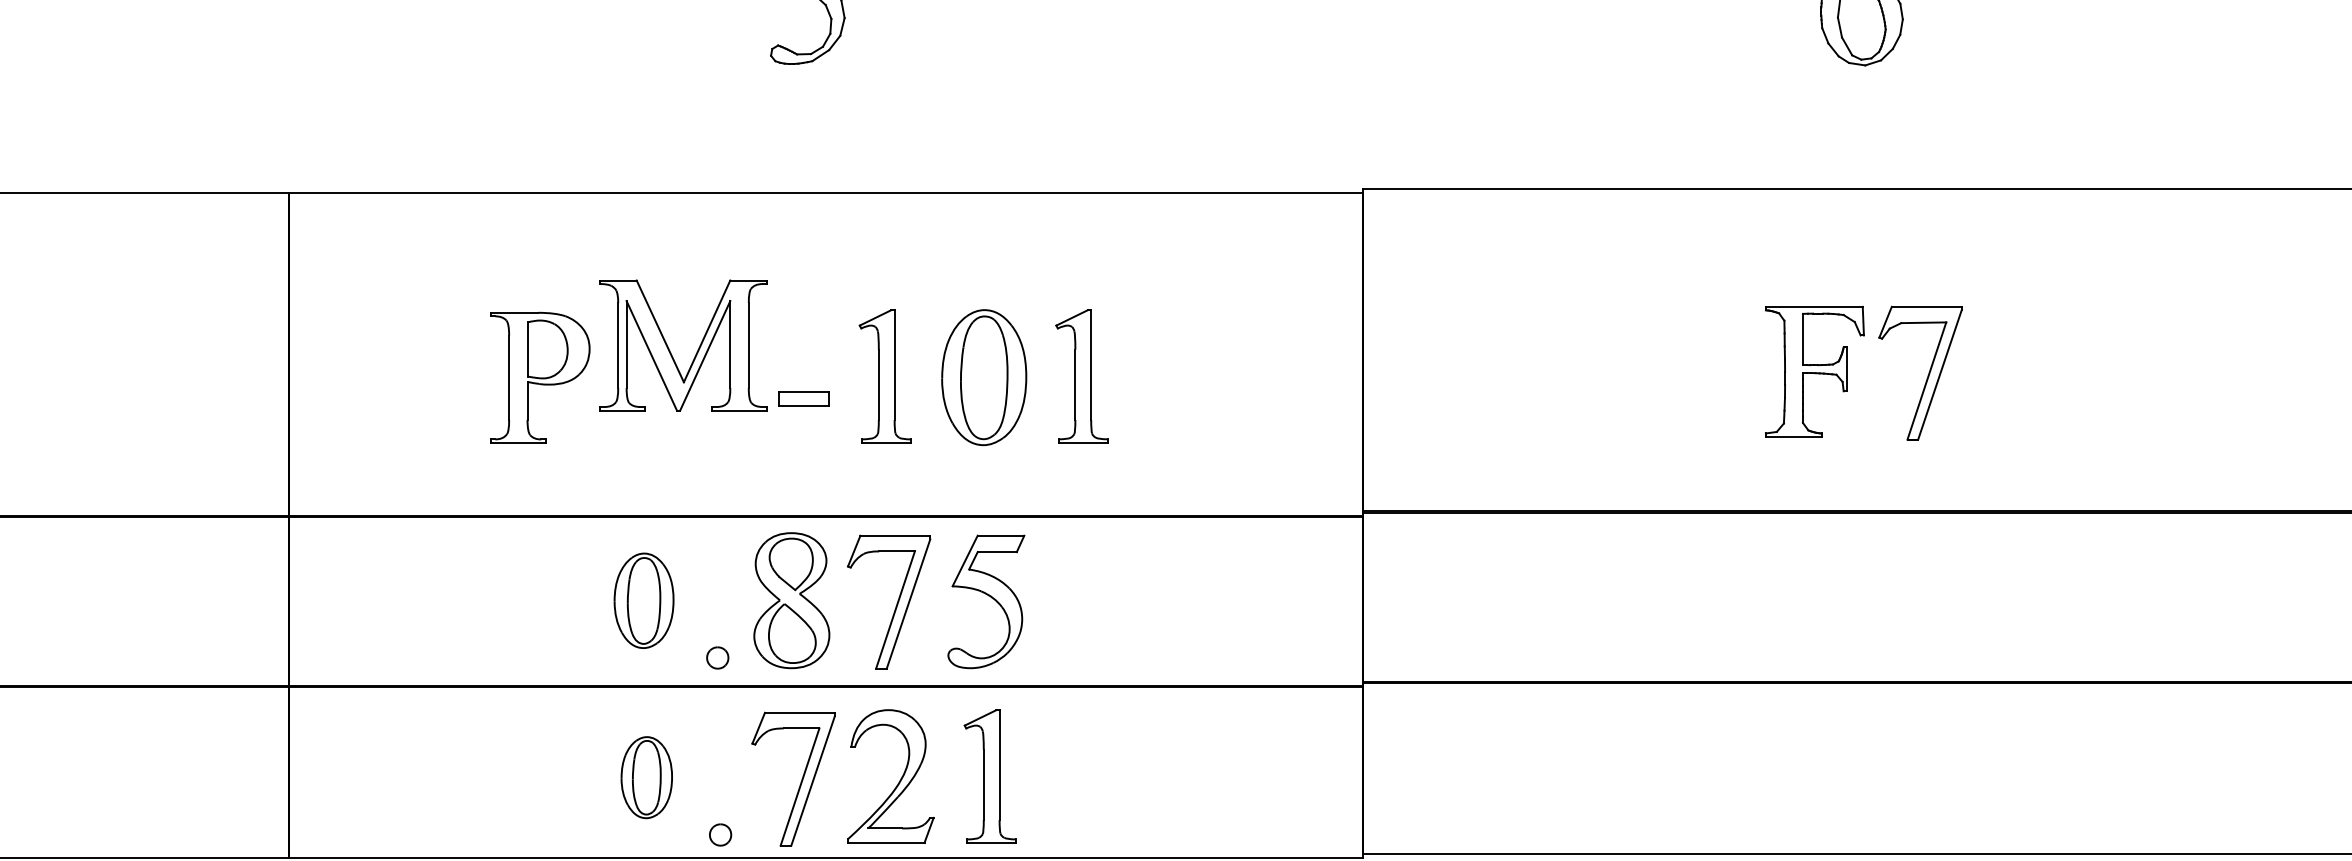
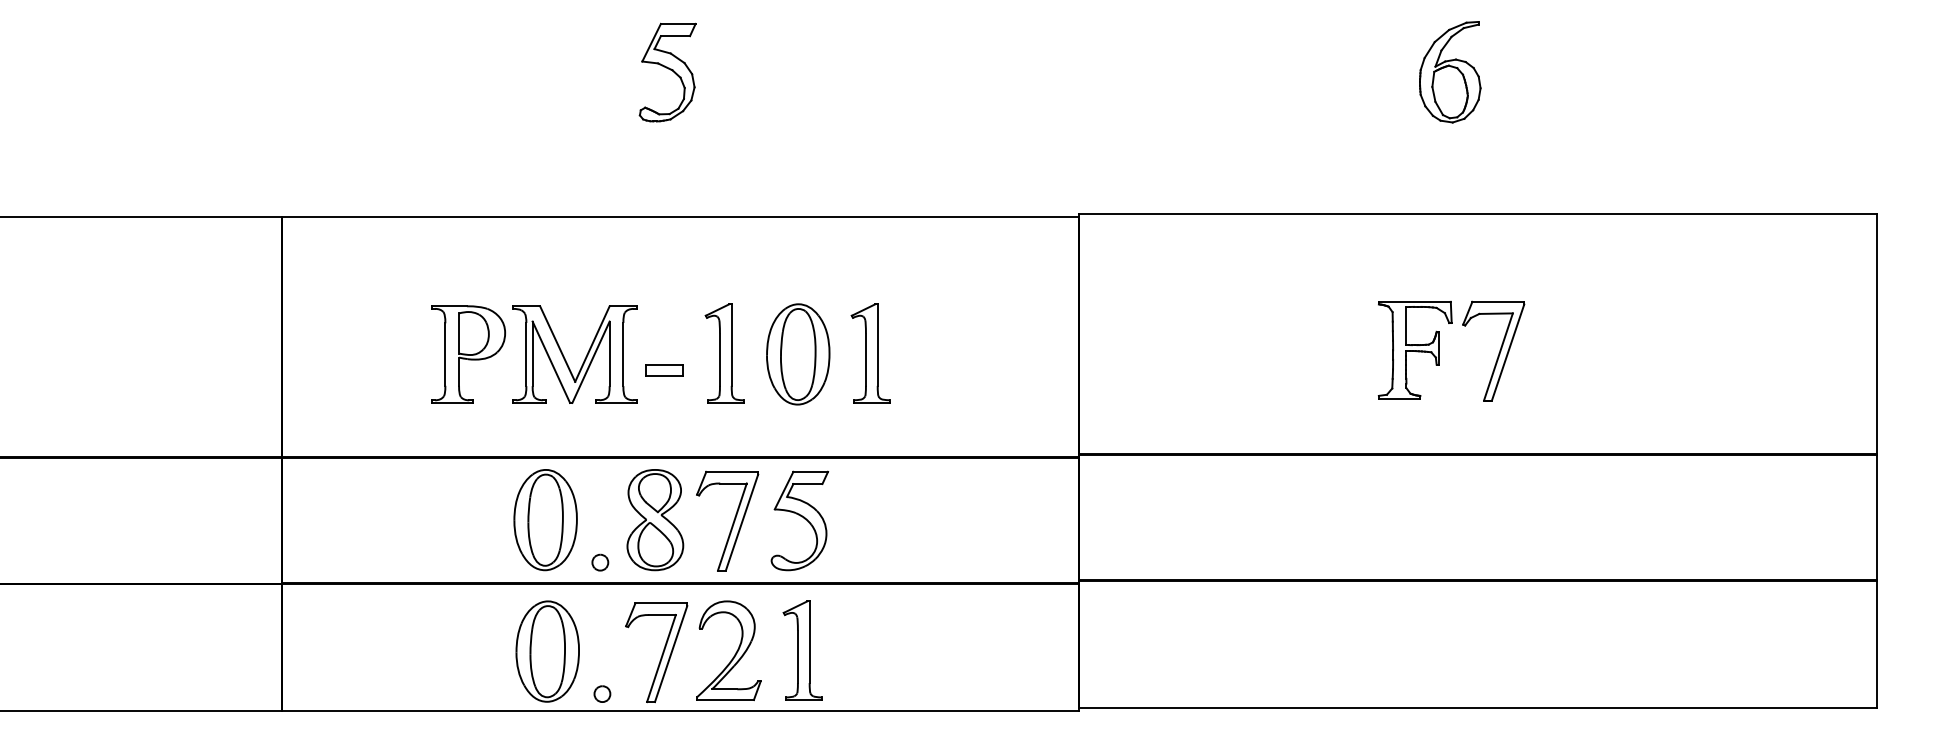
part: (670, 350) -> (565, 358), moved
part: (643, 601) -> (545, 520), size x1.43
part: (646, 777) -> (547, 651), size x1.67

